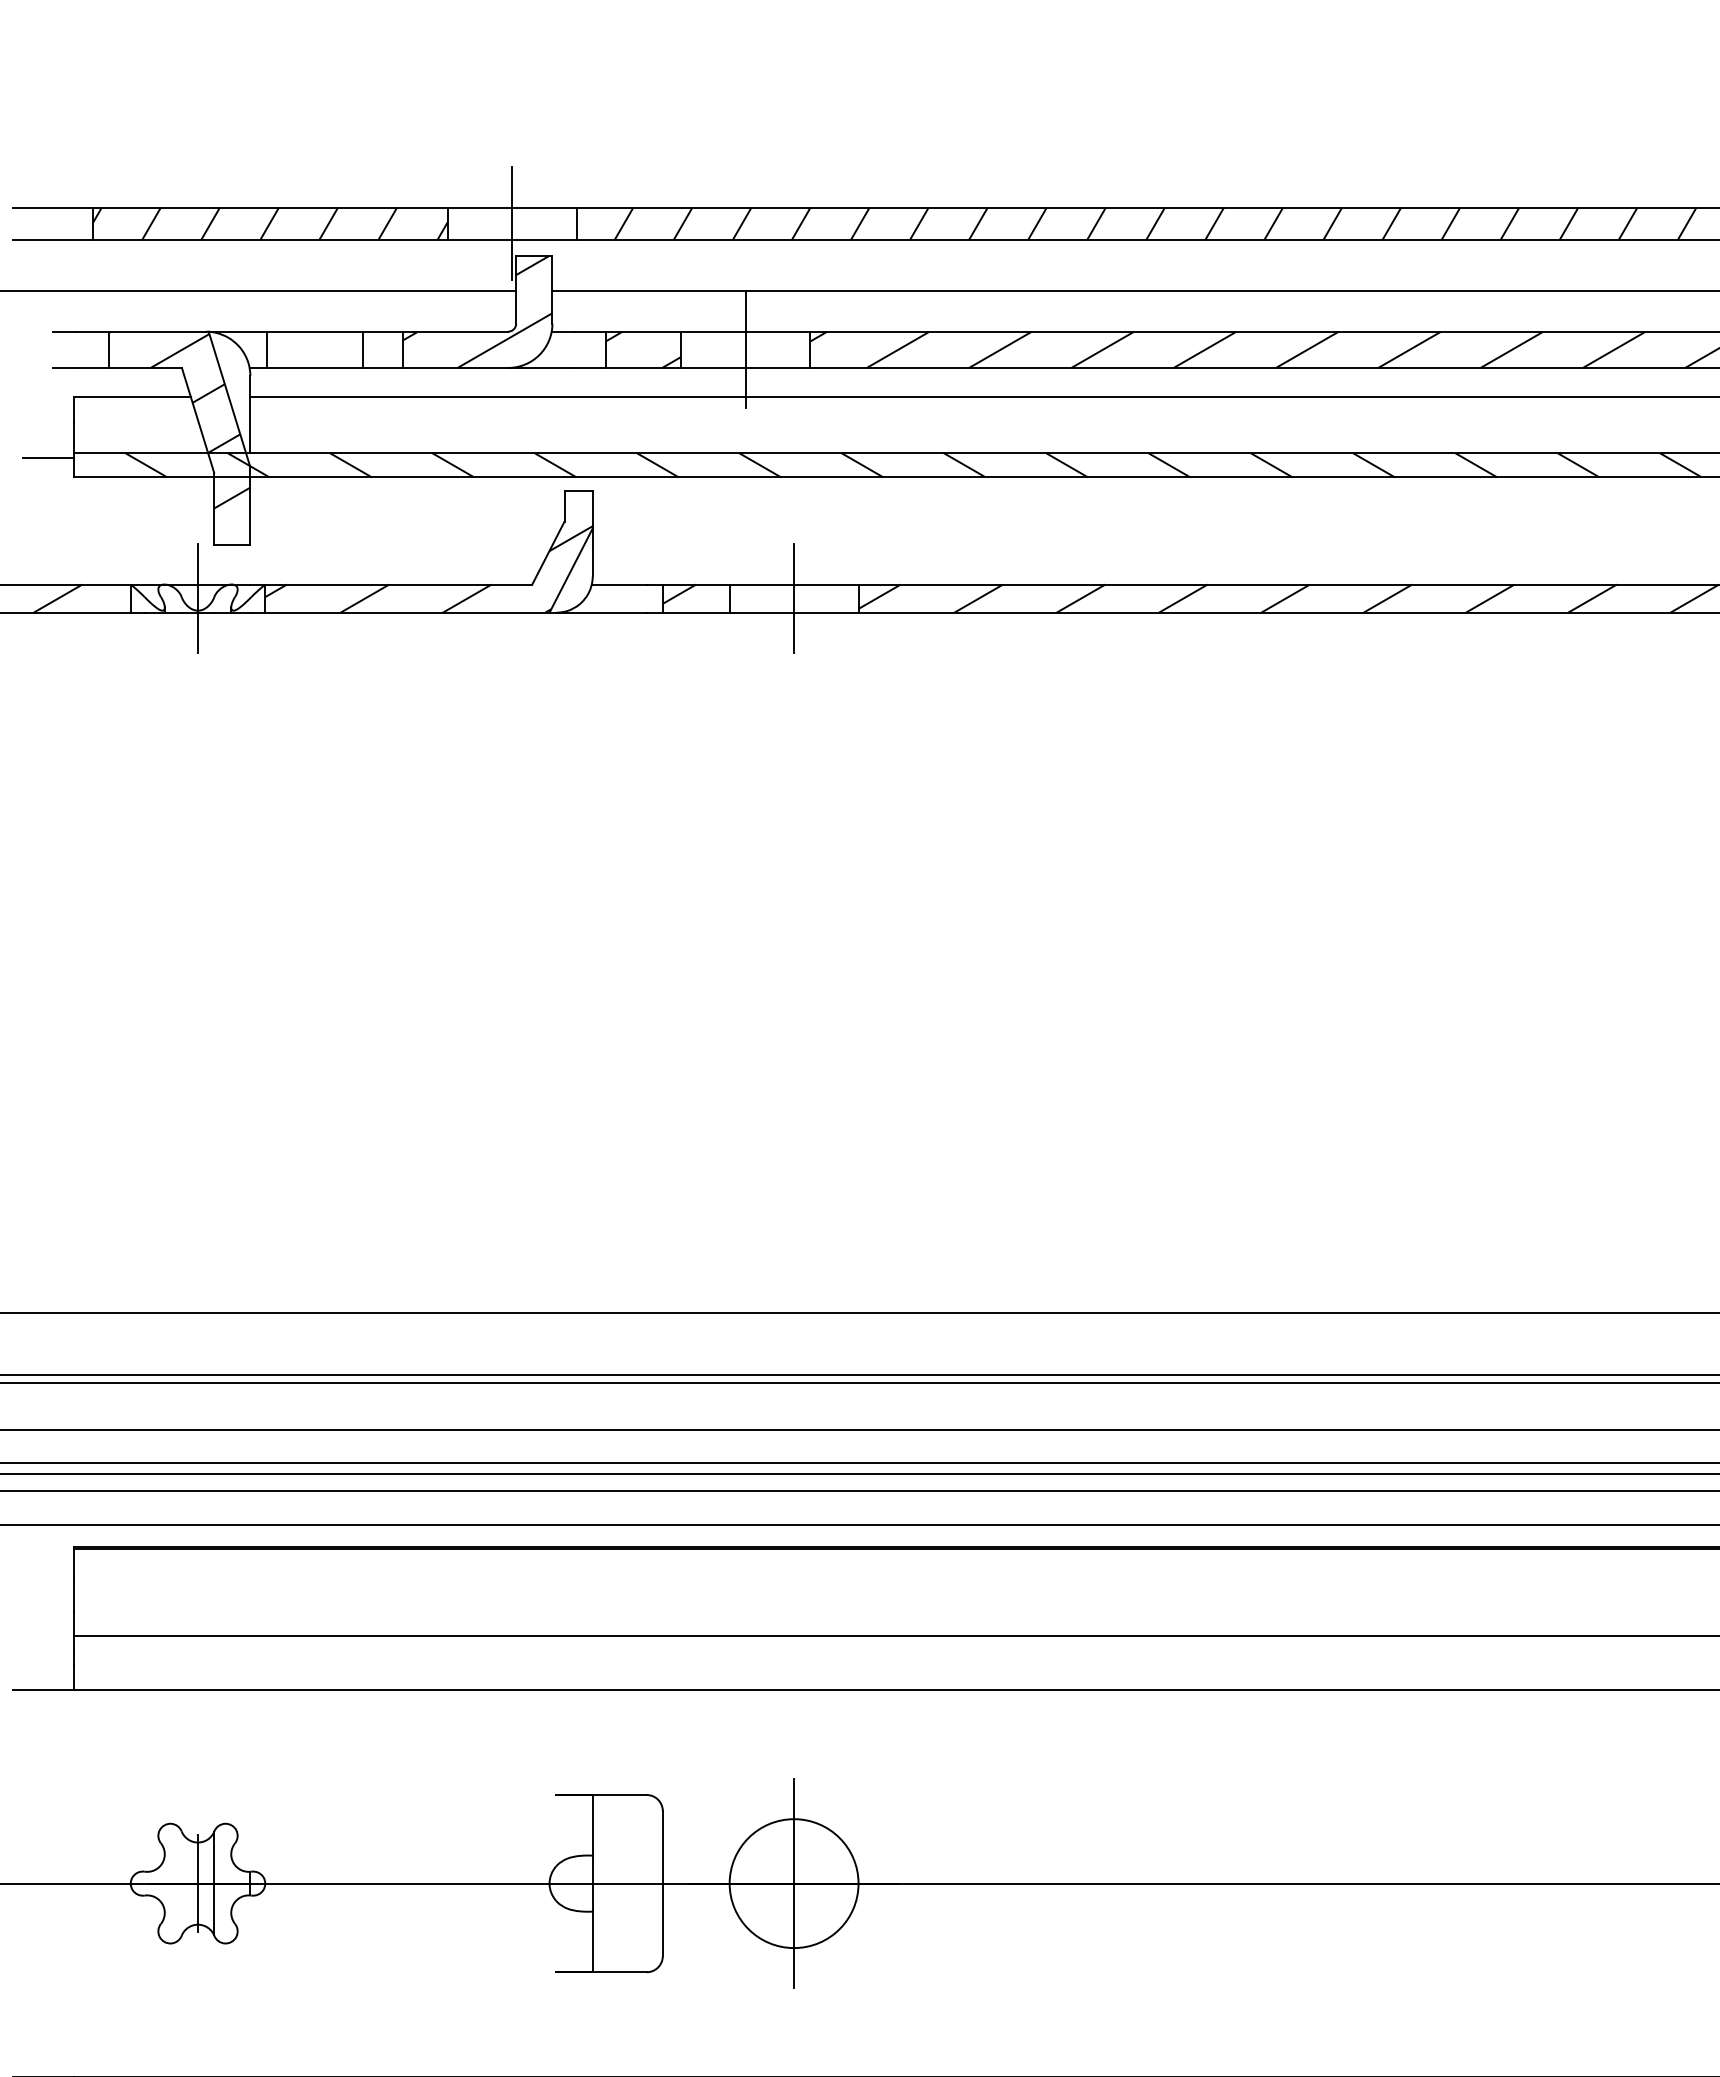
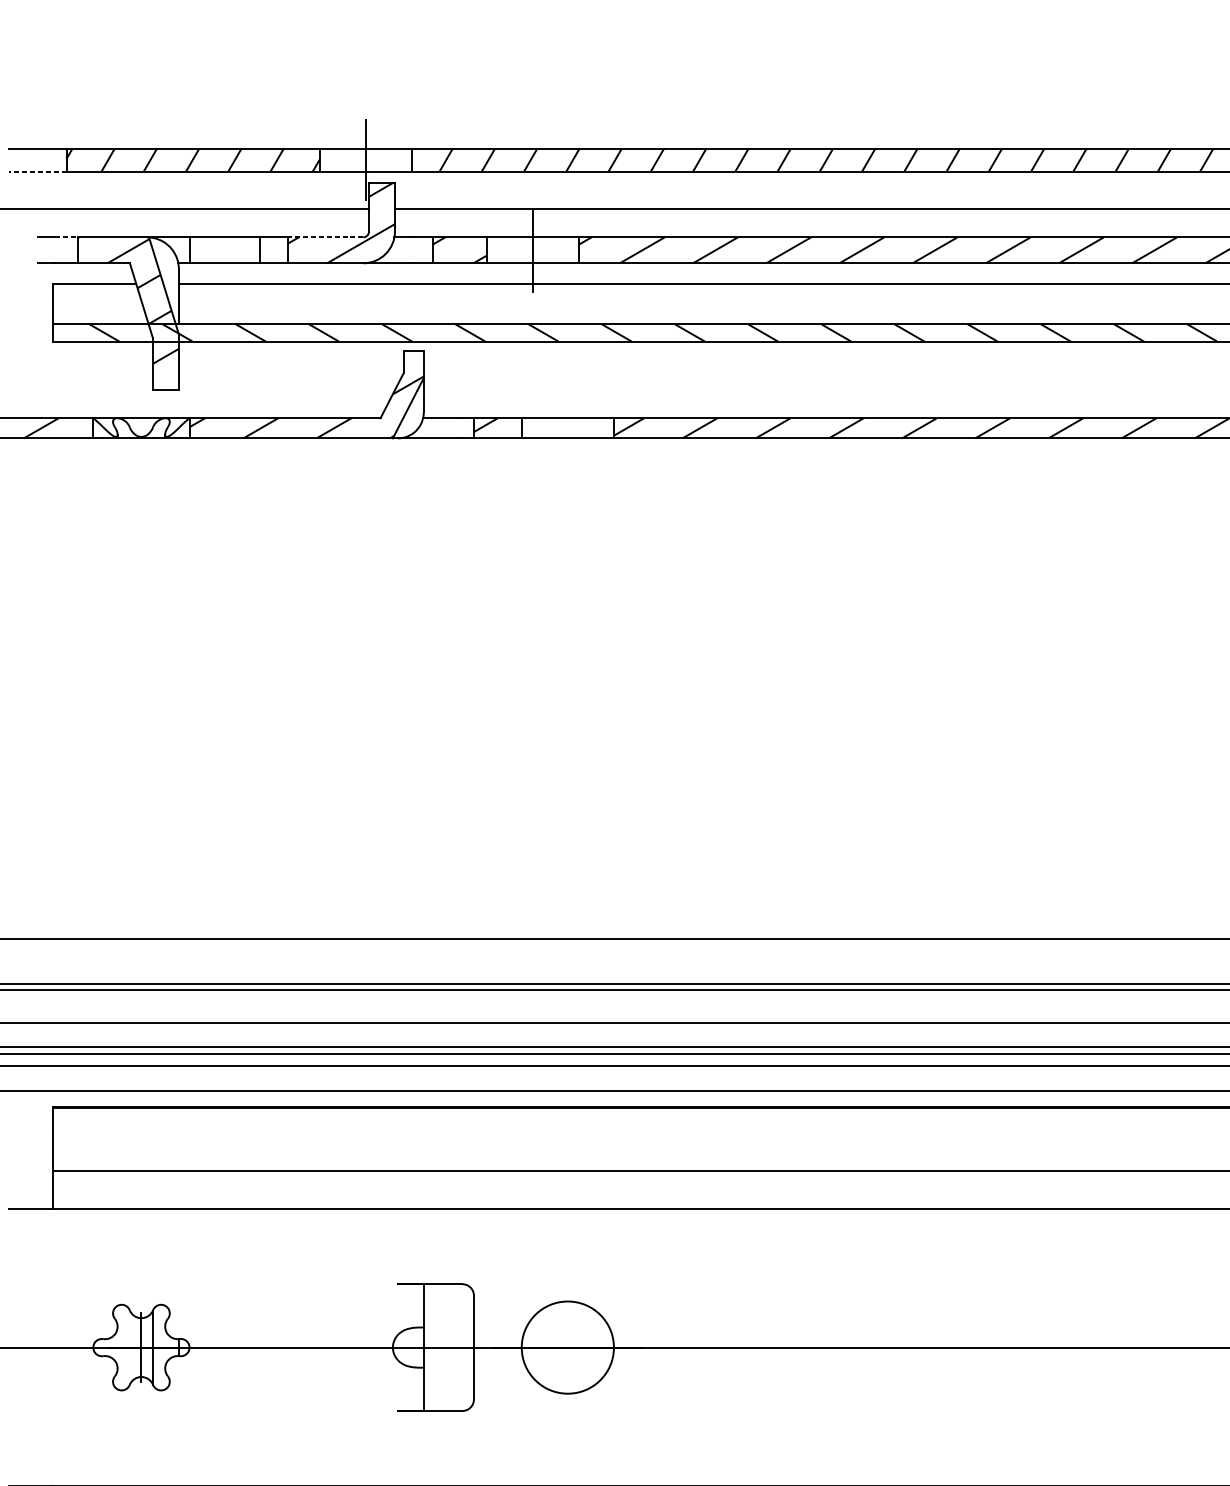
line: (52, 239) -> (37, 171), solid -> dashed
line: (93, 331) -> (66, 237), solid -> dashed
line: (455, 331) -> (325, 237), solid -> dashed
line: (48, 458) -> (34, 328), removed
line: (198, 598) -> (141, 428), removed
line: (794, 598) -> (568, 428), removed
line: (794, 1883) -> (568, 1347), removed

